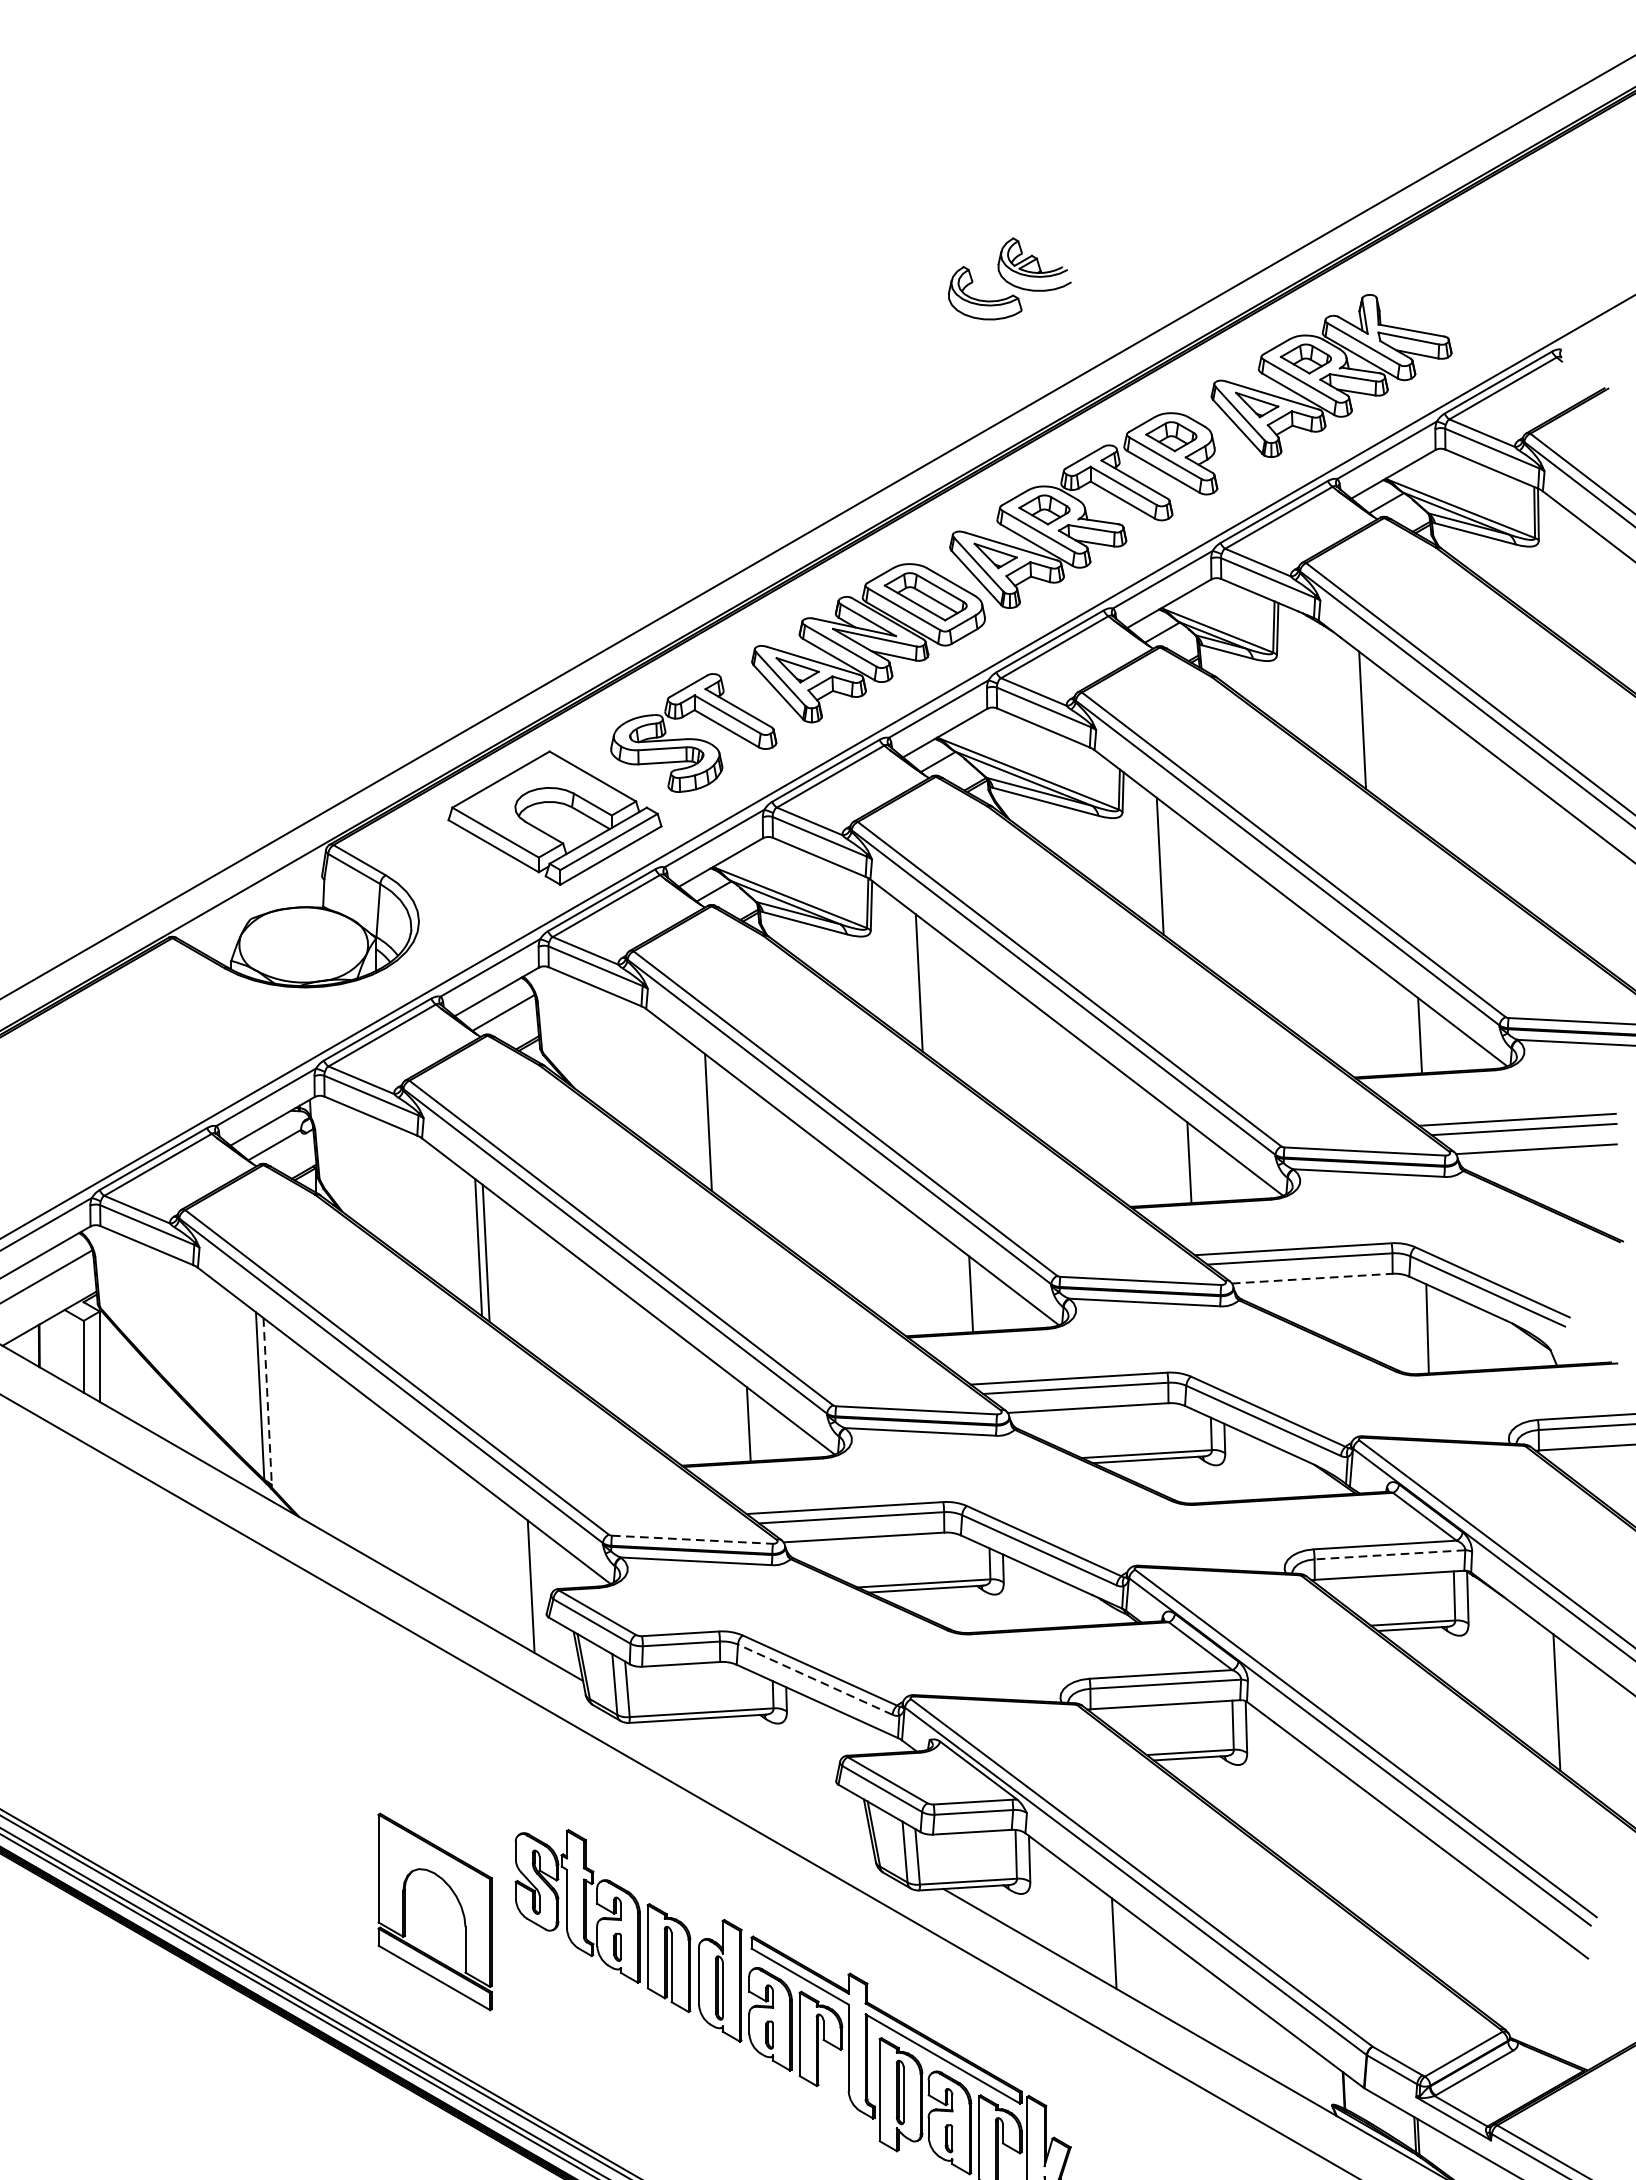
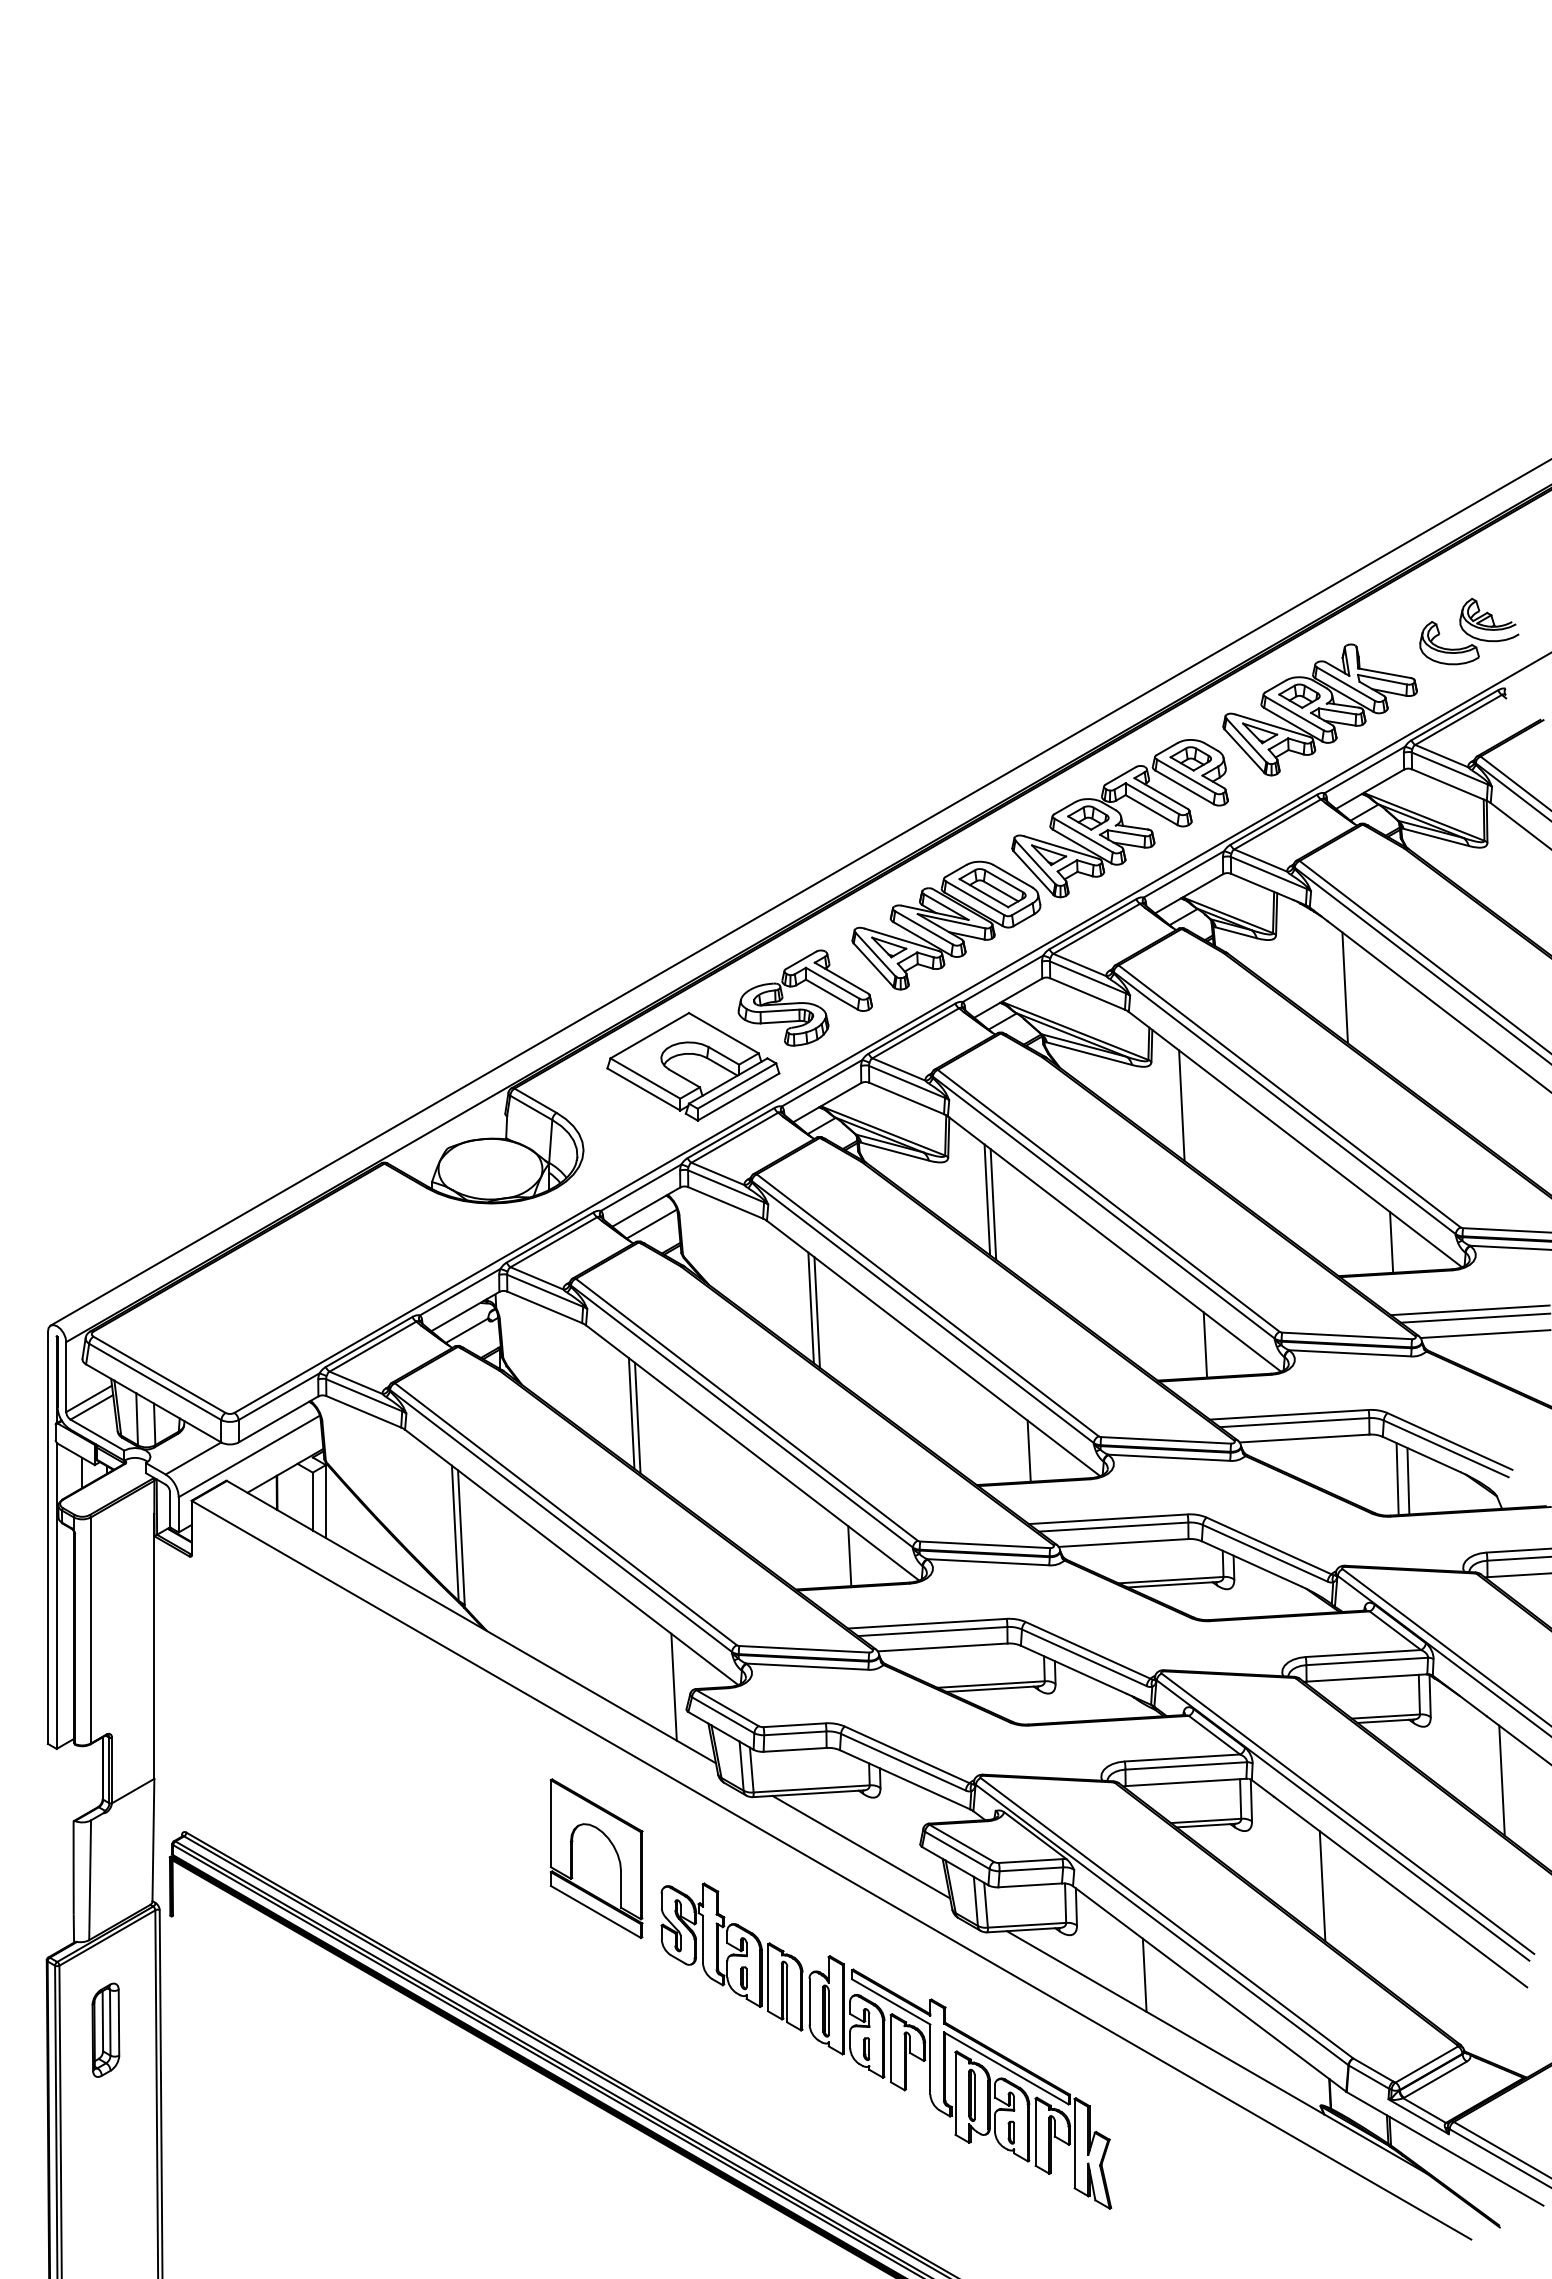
part: (1009, 278) -> (1469, 631), moved
line: (926, 988) -> (993, 1204), added
line: (700, 1116) -> (810, 1307), added
line: (1313, 1278) -> (1305, 1438), dashed -> solid
line: (1441, 1331) -> (1408, 1481), added
line: (267, 1402) -> (461, 1538), dashed -> solid
line: (692, 1540) -> (804, 1649), dashed -> solid
line: (1390, 1554) -> (1367, 1661), dashed -> solid
line: (815, 1680) -> (903, 1762), dashed -> solid
line: (763, 1784) -> (861, 1846), added
line: (1334, 1833) -> (1322, 1886), added
part: (435, 1911) -> (596, 1858), moved

